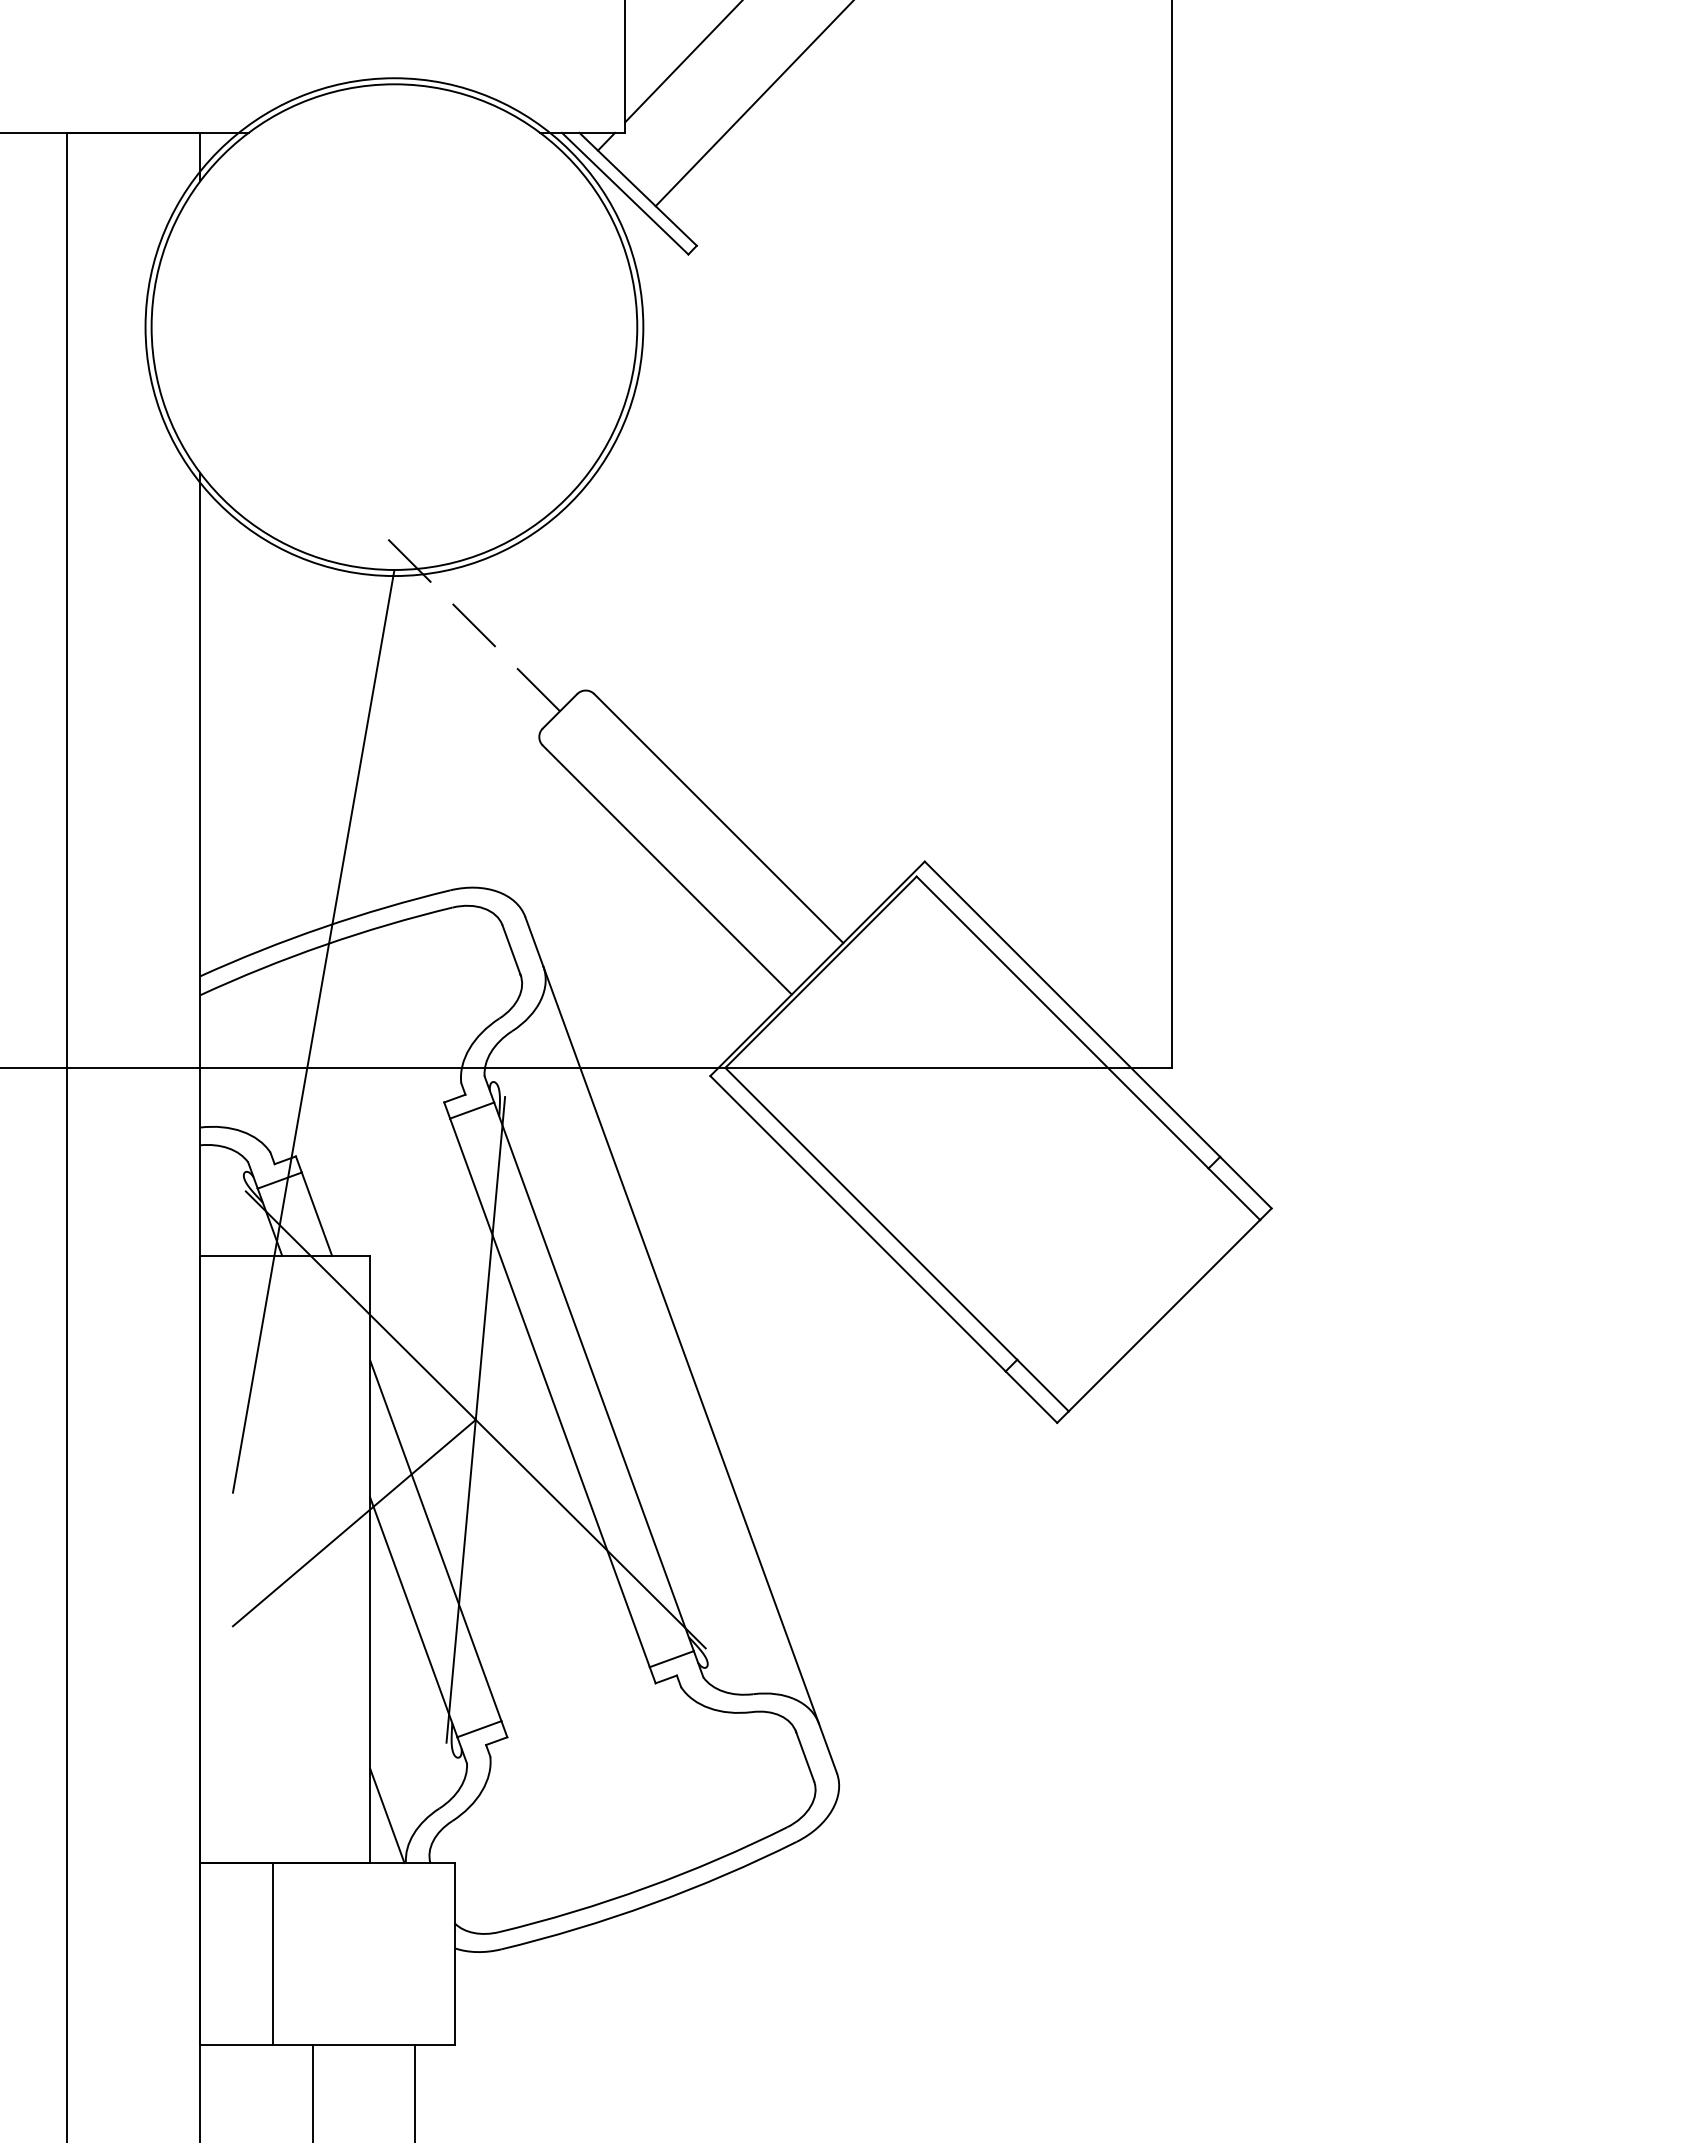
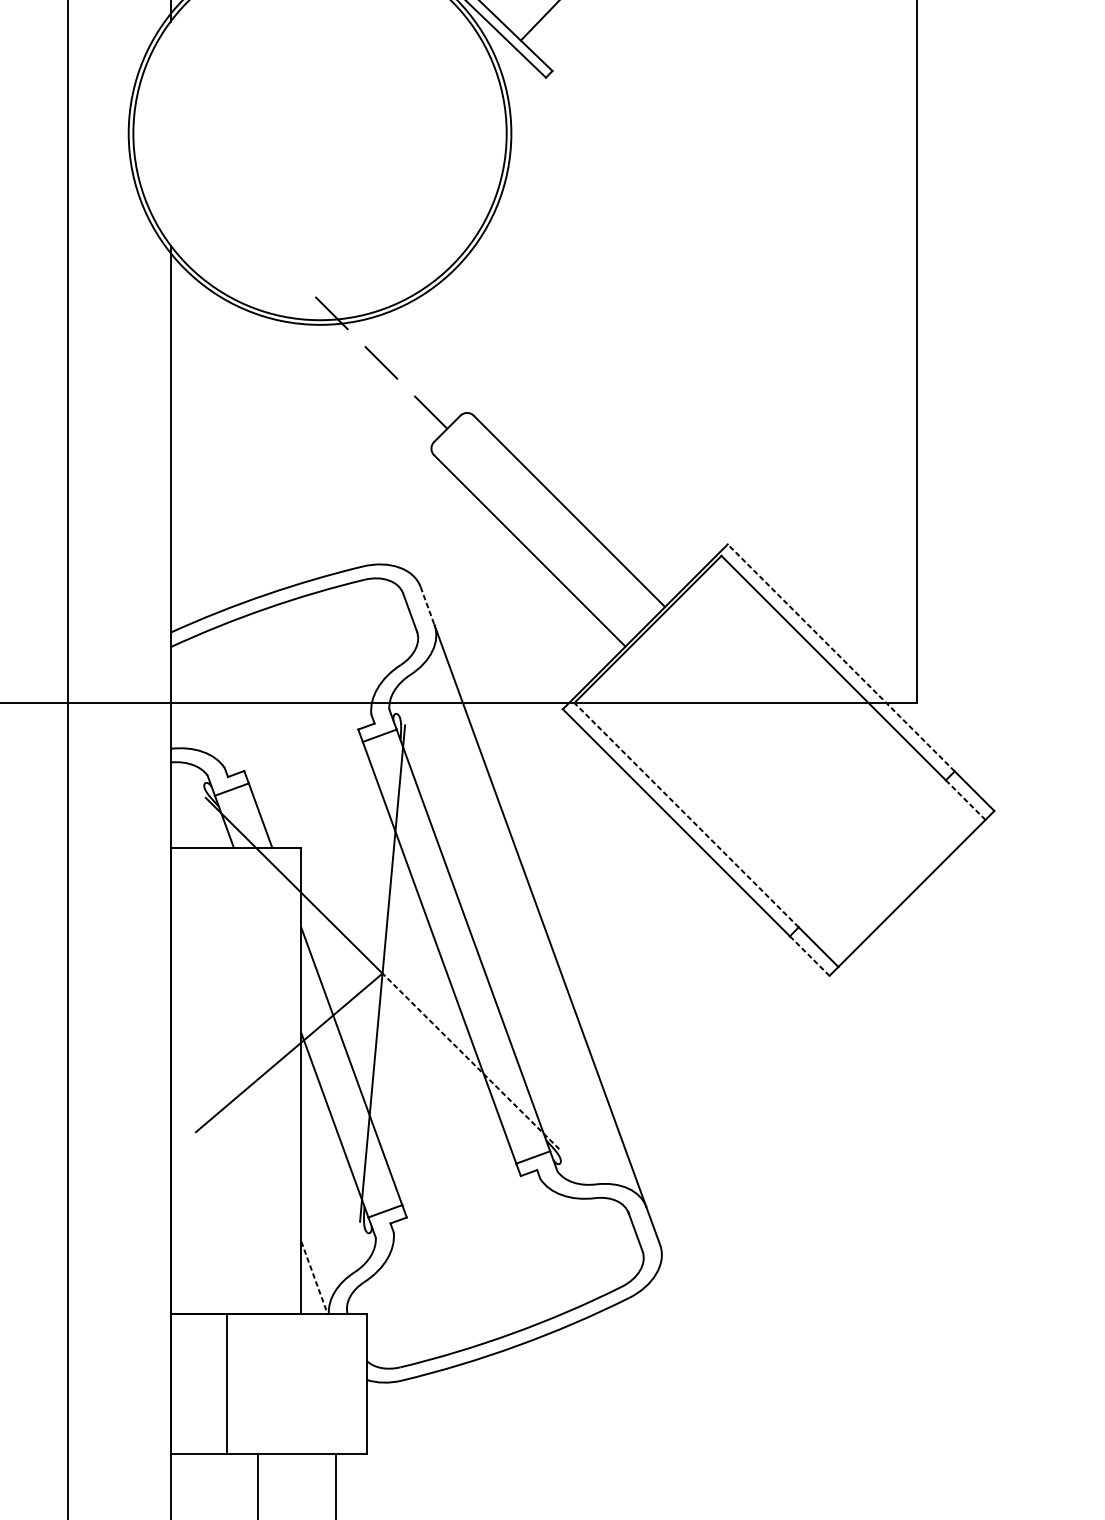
line: (534, 941) -> (427, 605), solid -> dashed
line: (1072, 1009) -> (841, 658), solid -> dashed
line: (313, 1030) -> (257, 674), removed
line: (1234, 1194) -> (965, 800), solid -> dashed
line: (870, 1213) -> (685, 814), solid -> dashed
line: (1031, 1397) -> (809, 956), solid -> dashed
line: (590, 1533) -> (470, 1060), solid -> dashed
line: (387, 1816) -> (314, 1278), solid -> dashed

